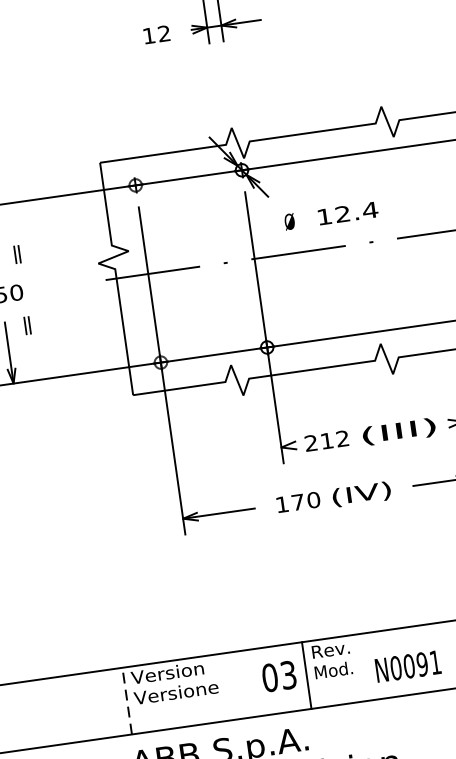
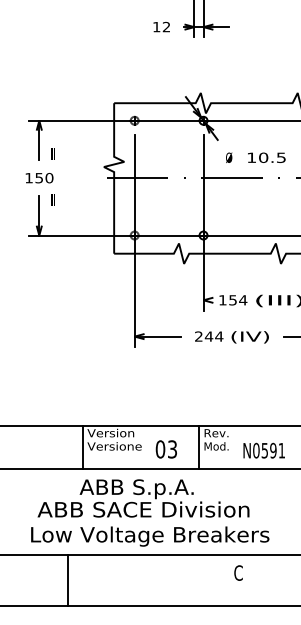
text: (356, 211) -> (272, 157), 12.4 -> 10.5
text: (327, 441) -> (233, 300), 212 -> 154
text: (298, 502) -> (209, 336), 170 -> 244
text: (408, 666) -> (264, 450), N0091 -> N0591
text: (277, 676) -> (165, 449), moved
line: (126, 701) -> (82, 447), dashed -> solid

